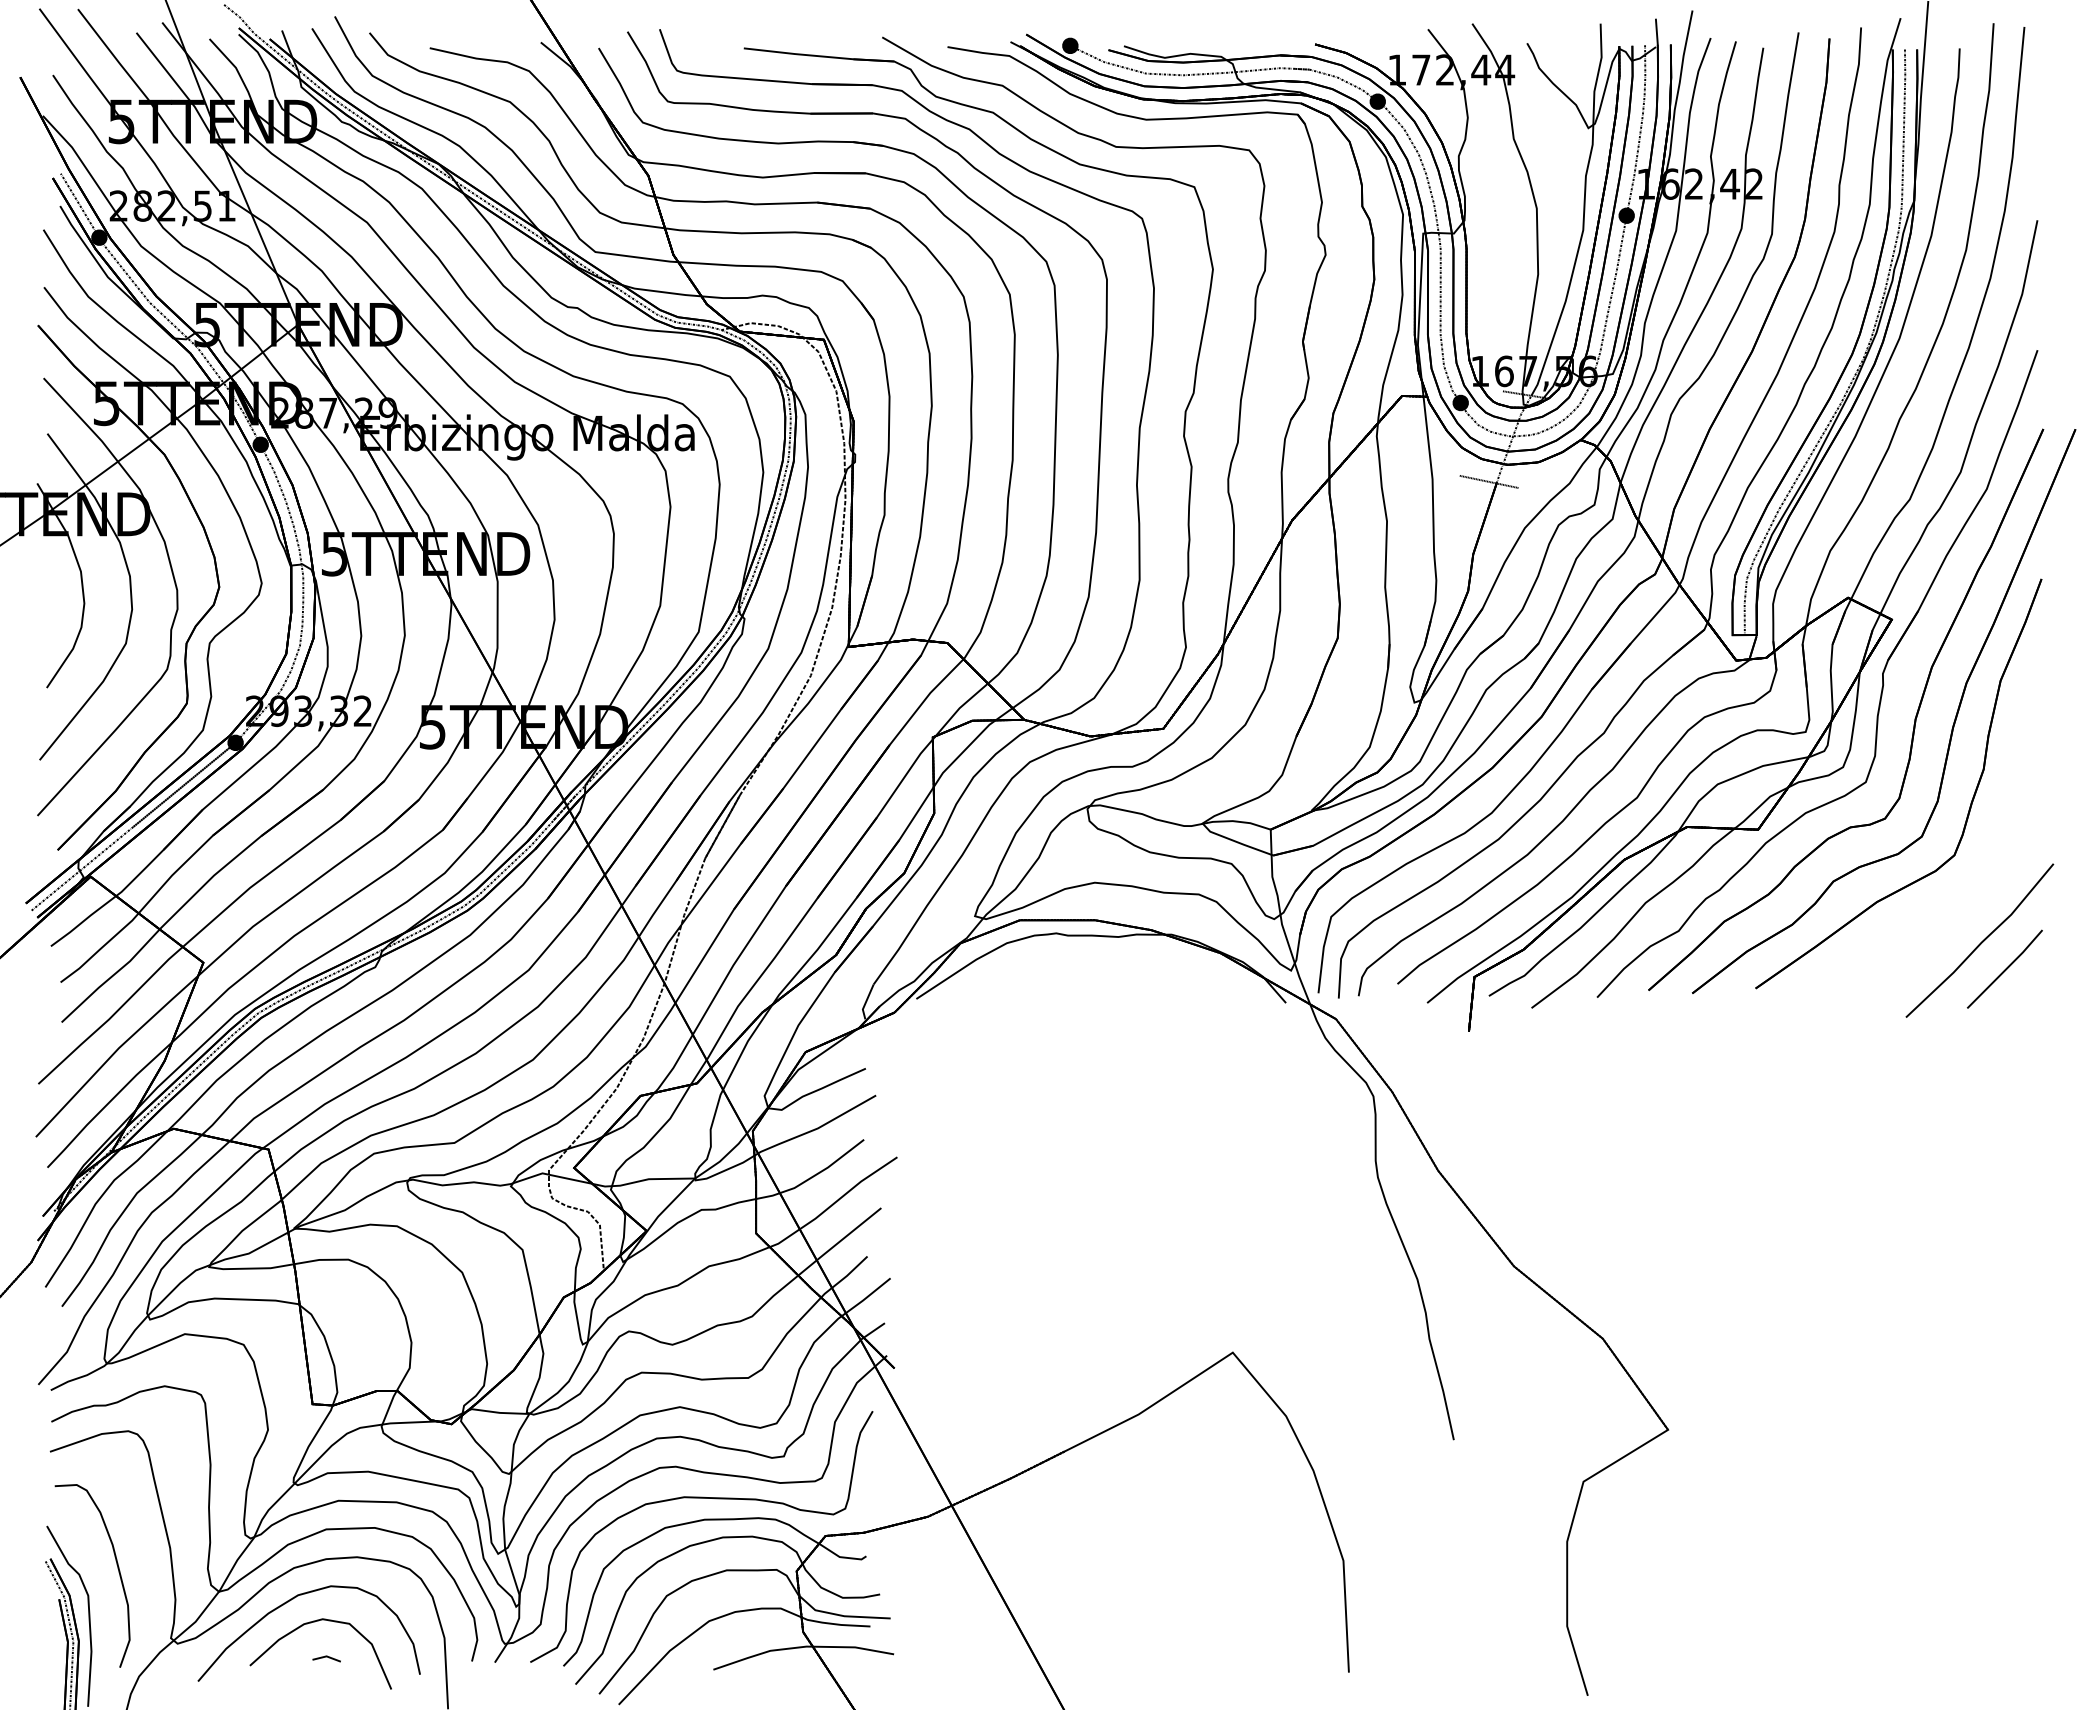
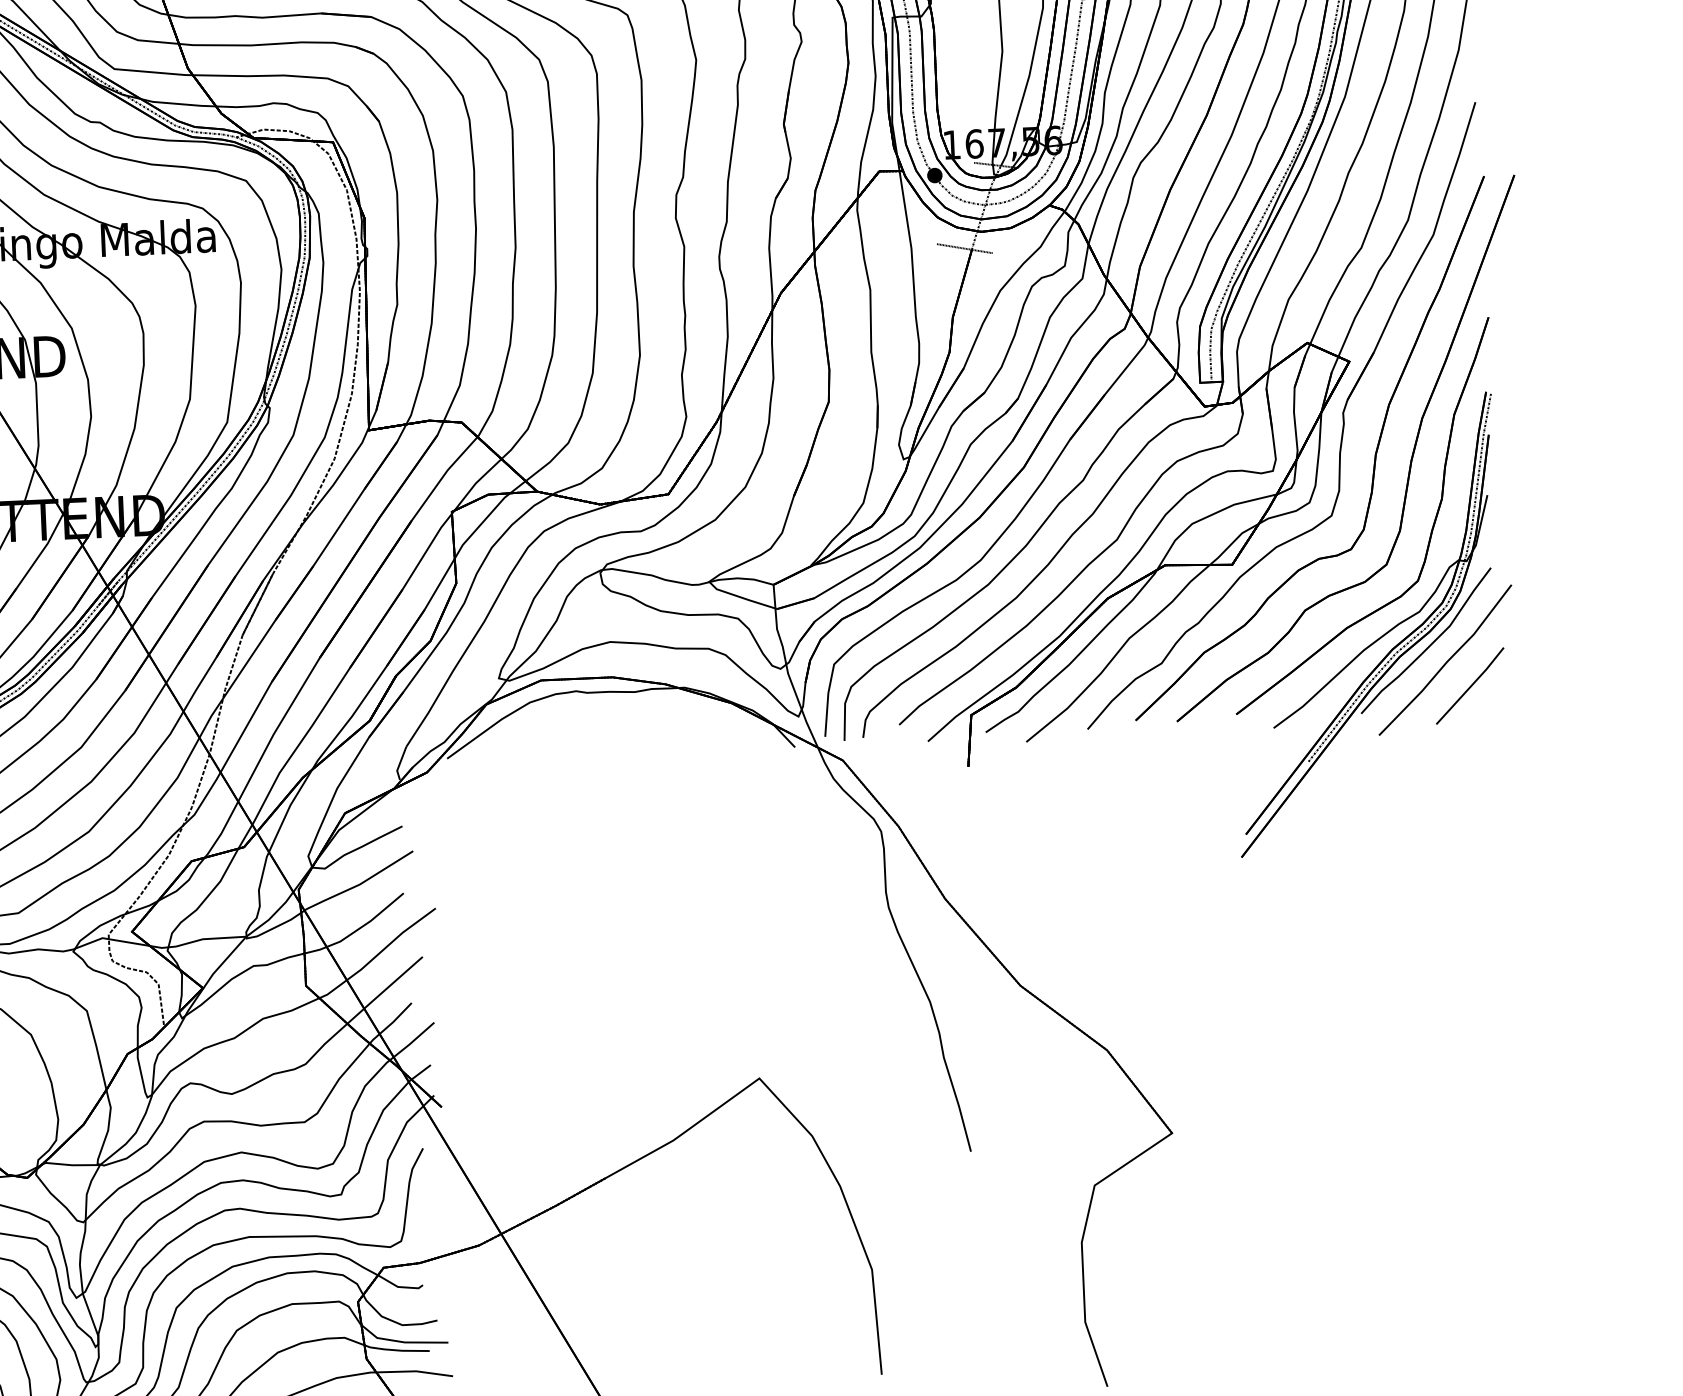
part: (1909, 914) -> (1378, 638), added

